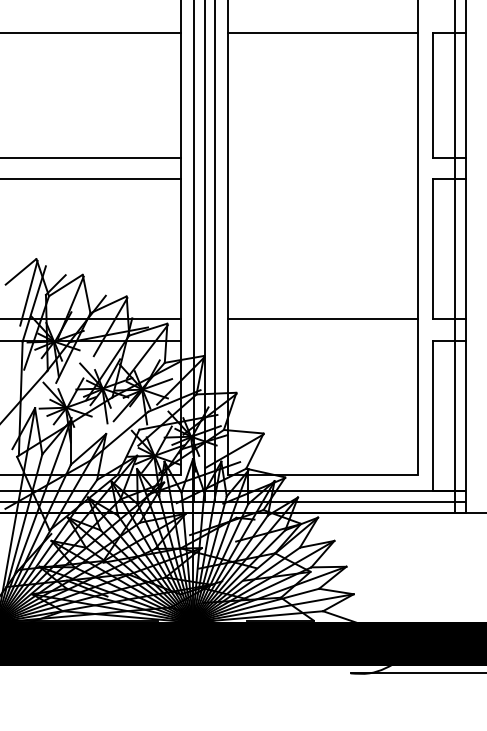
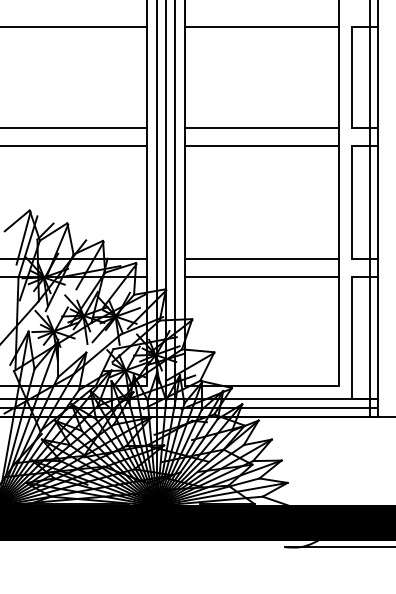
line: (322, 157) -> (262, 127), added
line: (322, 179) -> (262, 145), added
line: (322, 340) -> (262, 276), added

